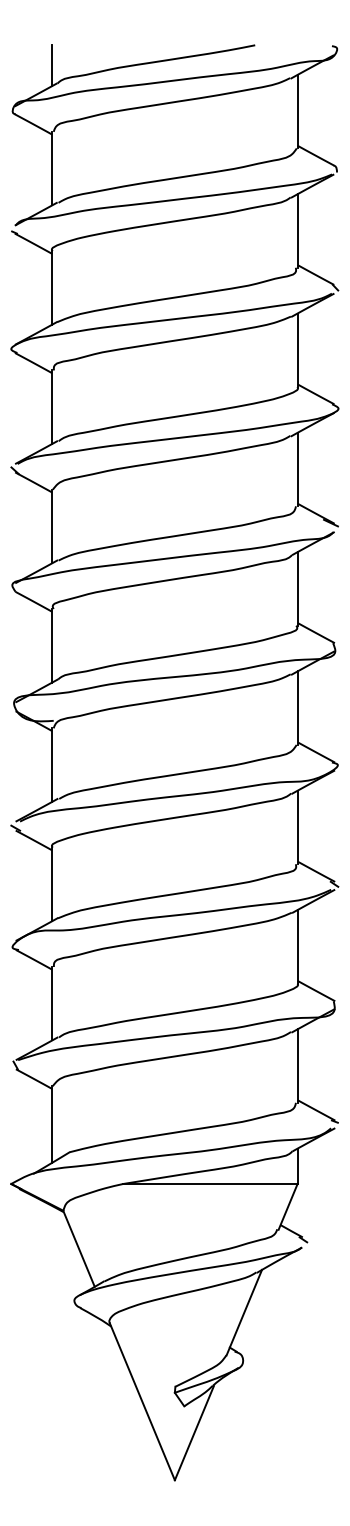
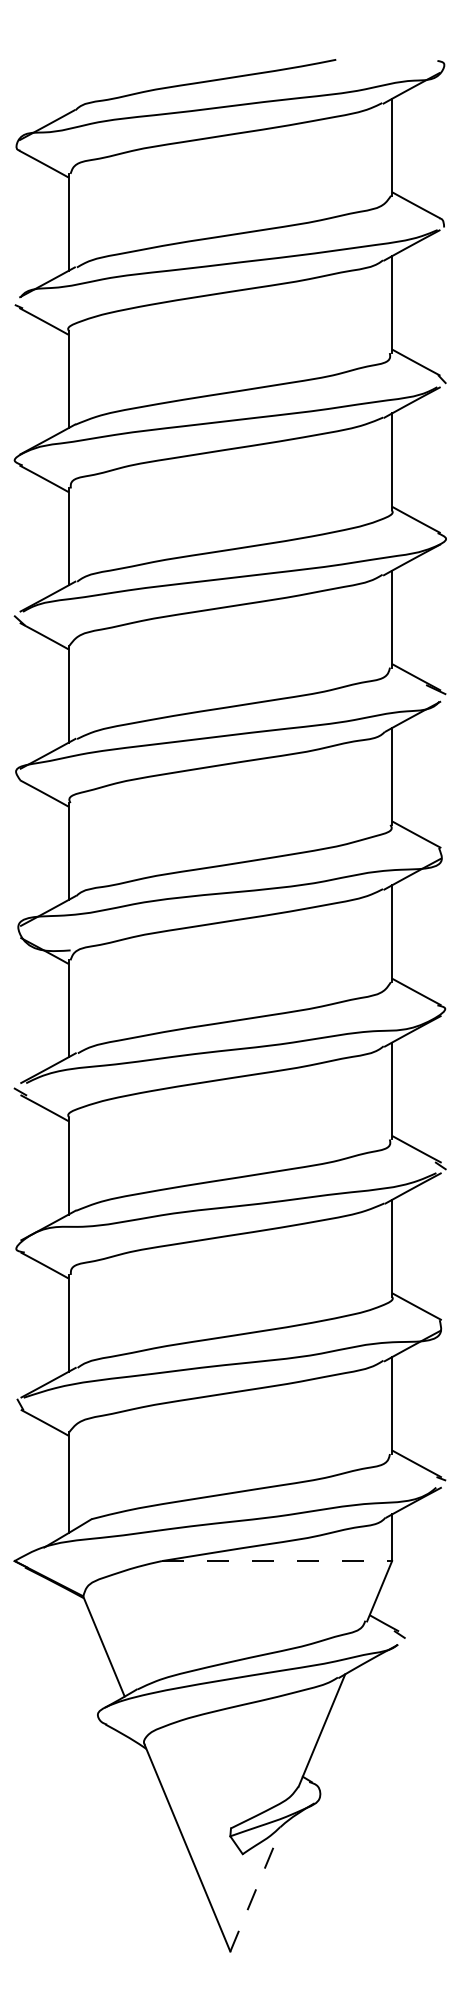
line: (52, 65) -> (68, 86), removed
line: (210, 1184) -> (277, 1561), solid -> dashed
line: (194, 1433) -> (256, 1889), solid -> dashed

